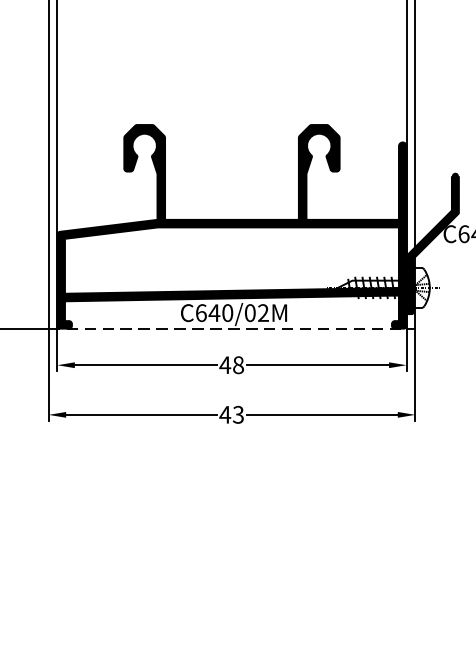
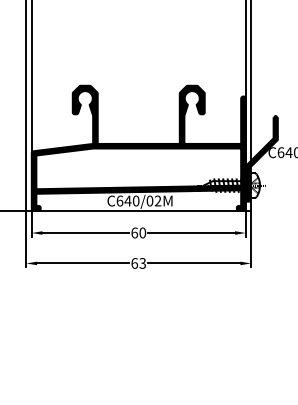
line: (233, 328) -> (139, 210), dashed -> solid
text: (231, 364) -> (138, 232), 48 -> 60
text: (224, 414) -> (134, 263), 43 -> 63

